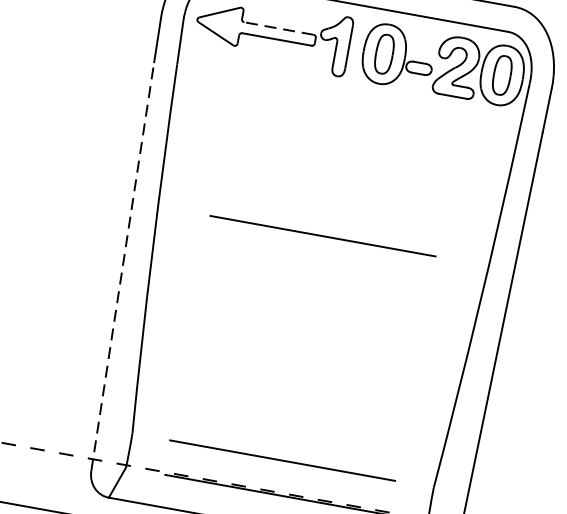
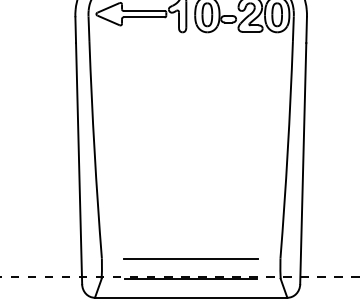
line: (277, 27) -> (143, 10), dashed -> solid
line: (322, 235) -> (190, 125), removed
line: (123, 266) -> (79, 163), dashed -> solid

